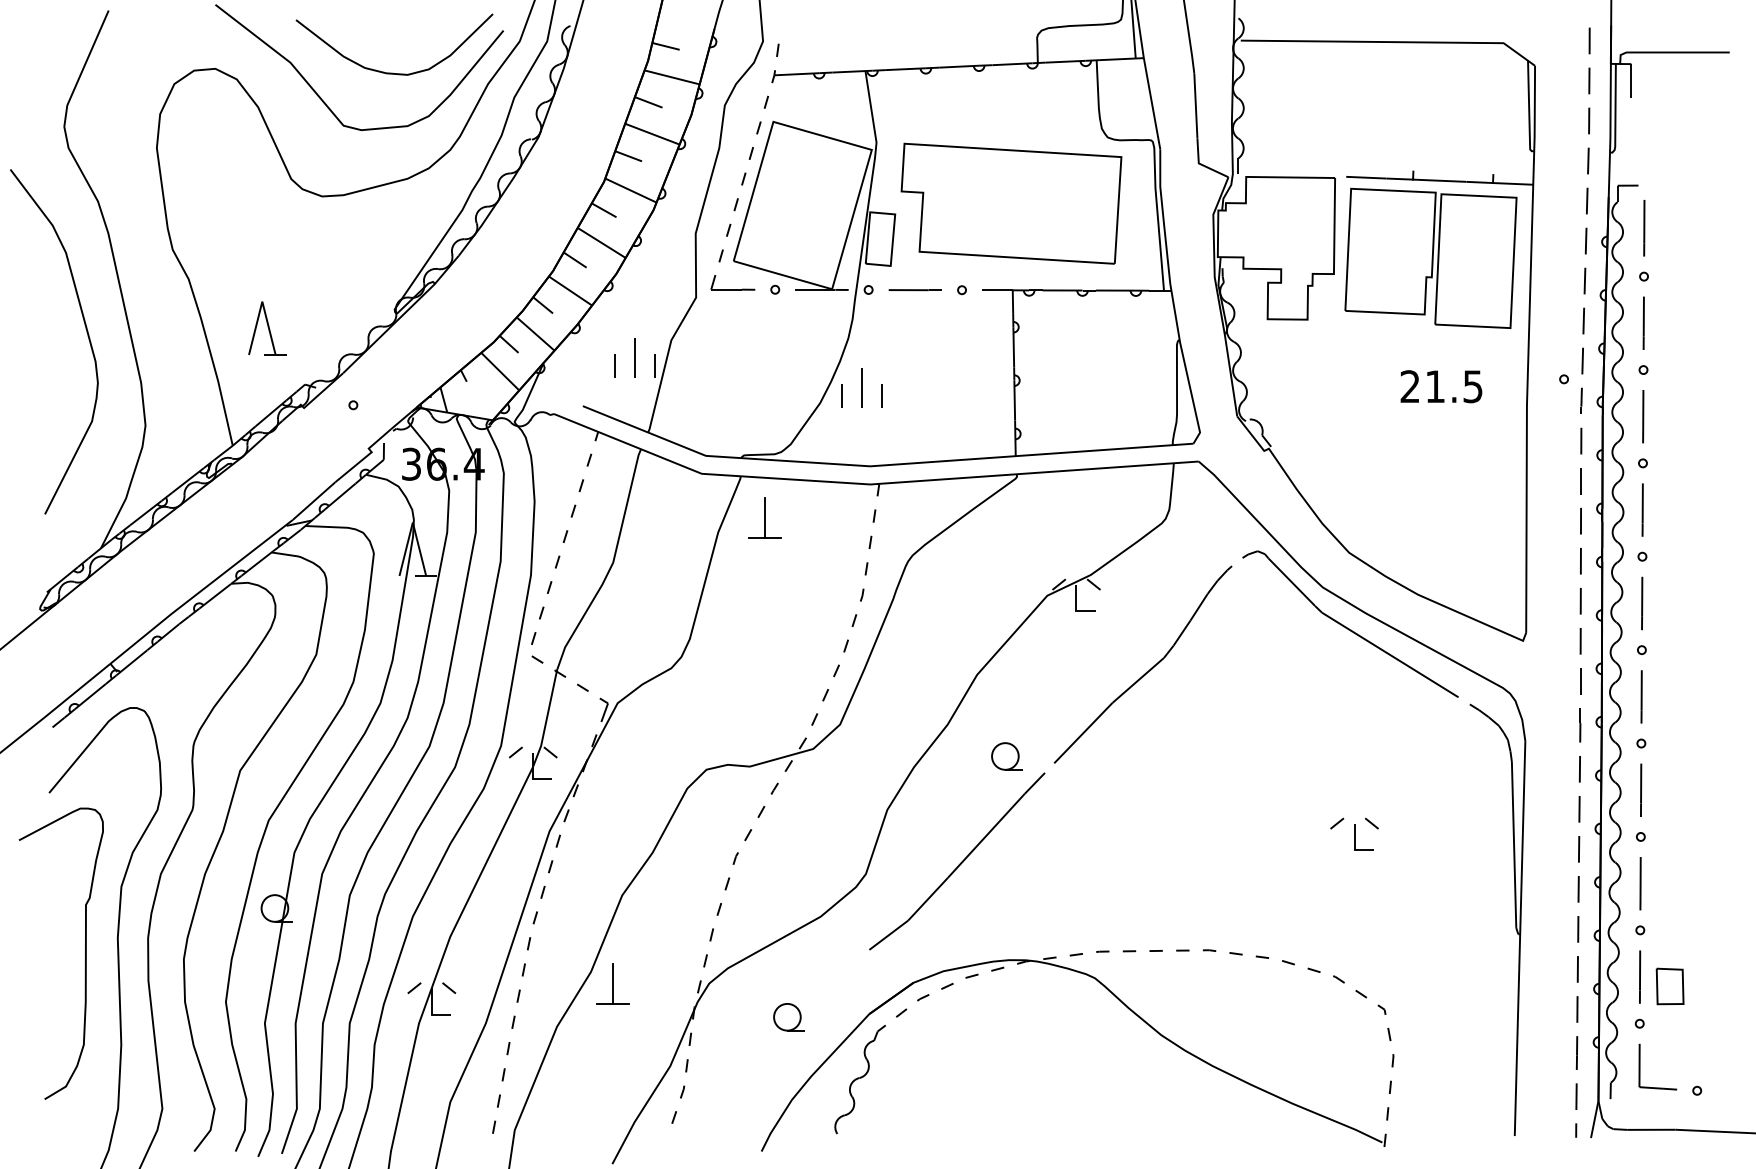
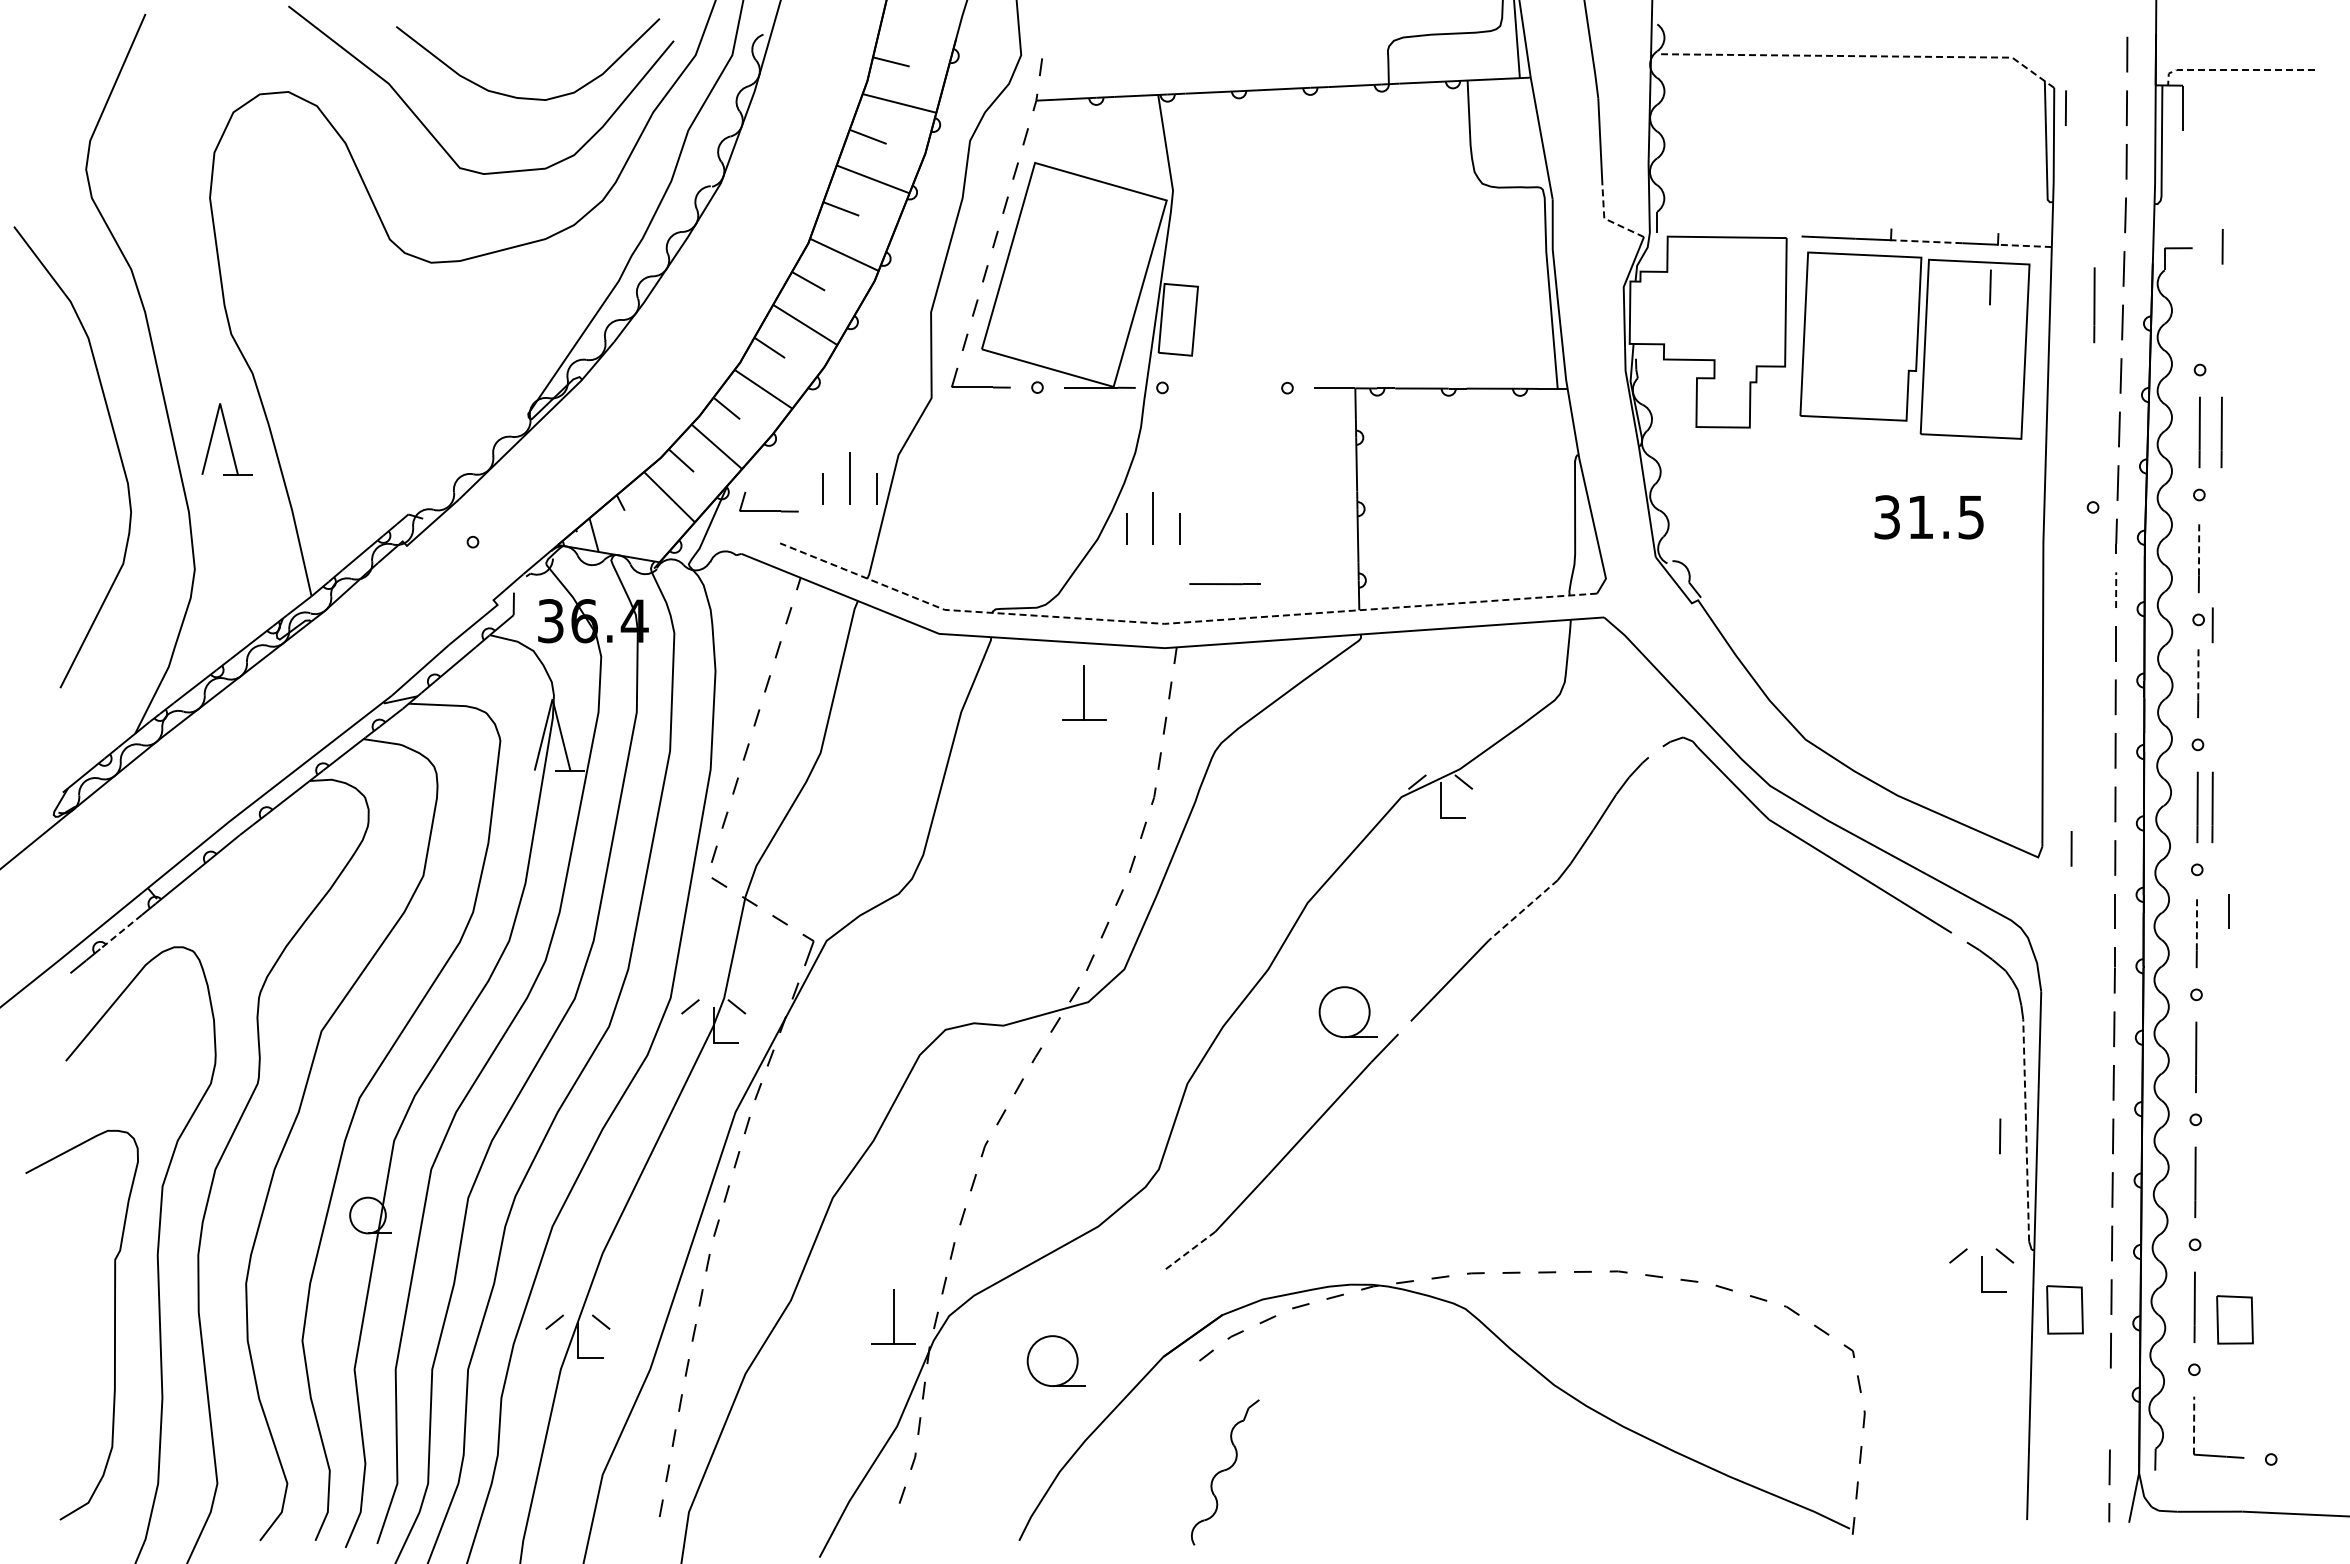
line: (1391, 42) -> (1862, 56), solid -> dashed
line: (1669, 52) -> (2233, 70), solid -> dashed
line: (1543, 80) -> (2065, 107), added
line: (1201, 164) -> (1607, 220), solid -> dashed
line: (1439, 180) -> (1926, 241), solid -> dashed
line: (1512, 183) -> (2024, 245), solid -> dashed
line: (1660, 184) -> (2222, 246), added
part: (1011, 203) -> (1353, 272), removed
line: (1487, 214) -> (1990, 287), added
line: (1644, 228) -> (2094, 305), moved
line: (914, 290) -> (1224, 584), moved
line: (1660, 323) -> (2221, 432), added
part: (267, 328) -> (226, 439), moved
part: (574, 381) -> (768, 510), added
text: (1409, 386) -> (1886, 517), 21.5 -> 31.5
line: (1643, 410) -> (2199, 548), solid -> dashed
line: (1581, 441) -> (2116, 590), solid -> dashed
line: (882, 465) -> (1180, 622), solid -> dashed
line: (1653, 467) -> (2212, 625), added
line: (1642, 503) -> (2198, 673), solid -> dashed
part: (764, 517) -> (1084, 692), moved
line: (1653, 603) -> (2212, 807), added
line: (1547, 634) -> (2071, 848), added
line: (1138, 680) -> (1523, 910), solid -> dashed
line: (1665, 681) -> (2228, 911), added
line: (1641, 690) -> (2196, 923), solid -> dashed
line: (90, 696) -> (121, 932), solid -> dashed
part: (1006, 756) -> (1347, 1011), size x1.4
part: (1354, 834) -> (1981, 1270), moved
line: (1514, 844) -> (2026, 1129), solid -> dashed
line: (1494, 849) -> (2000, 1136), added
line: (888, 935) -> (1189, 1251), solid -> dashed
curve: (85, 954) -> (114, 1325), moved
part: (1542, 978) -> (2064, 1309), added
part: (612, 983) -> (893, 1316), moved
part: (789, 1016) -> (1056, 1360), size x1.4
line: (1577, 1052) -> (2110, 1408), removed
line: (1639, 1065) -> (2194, 1425), solid -> dashed
part: (860, 1079) -> (1225, 1472), moved

